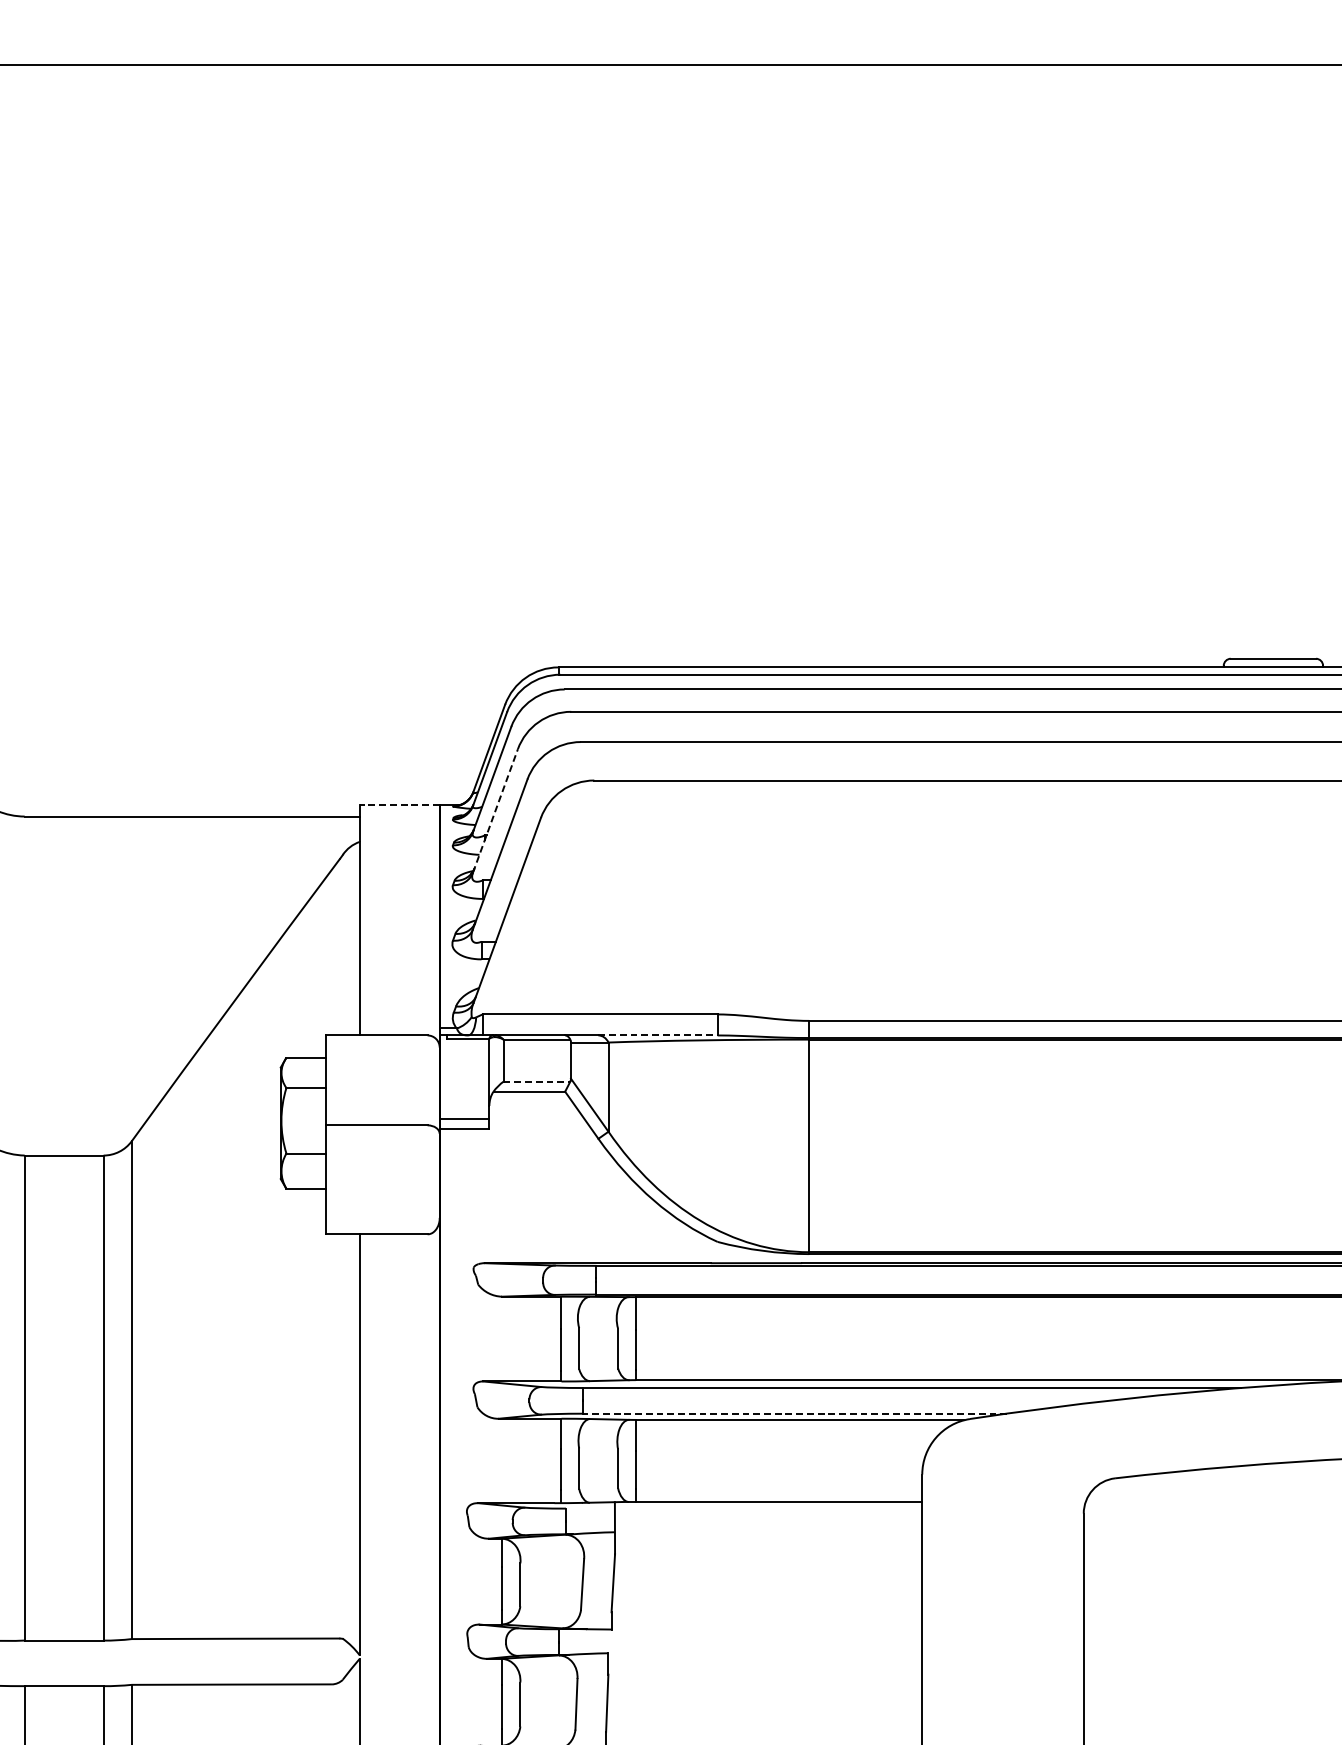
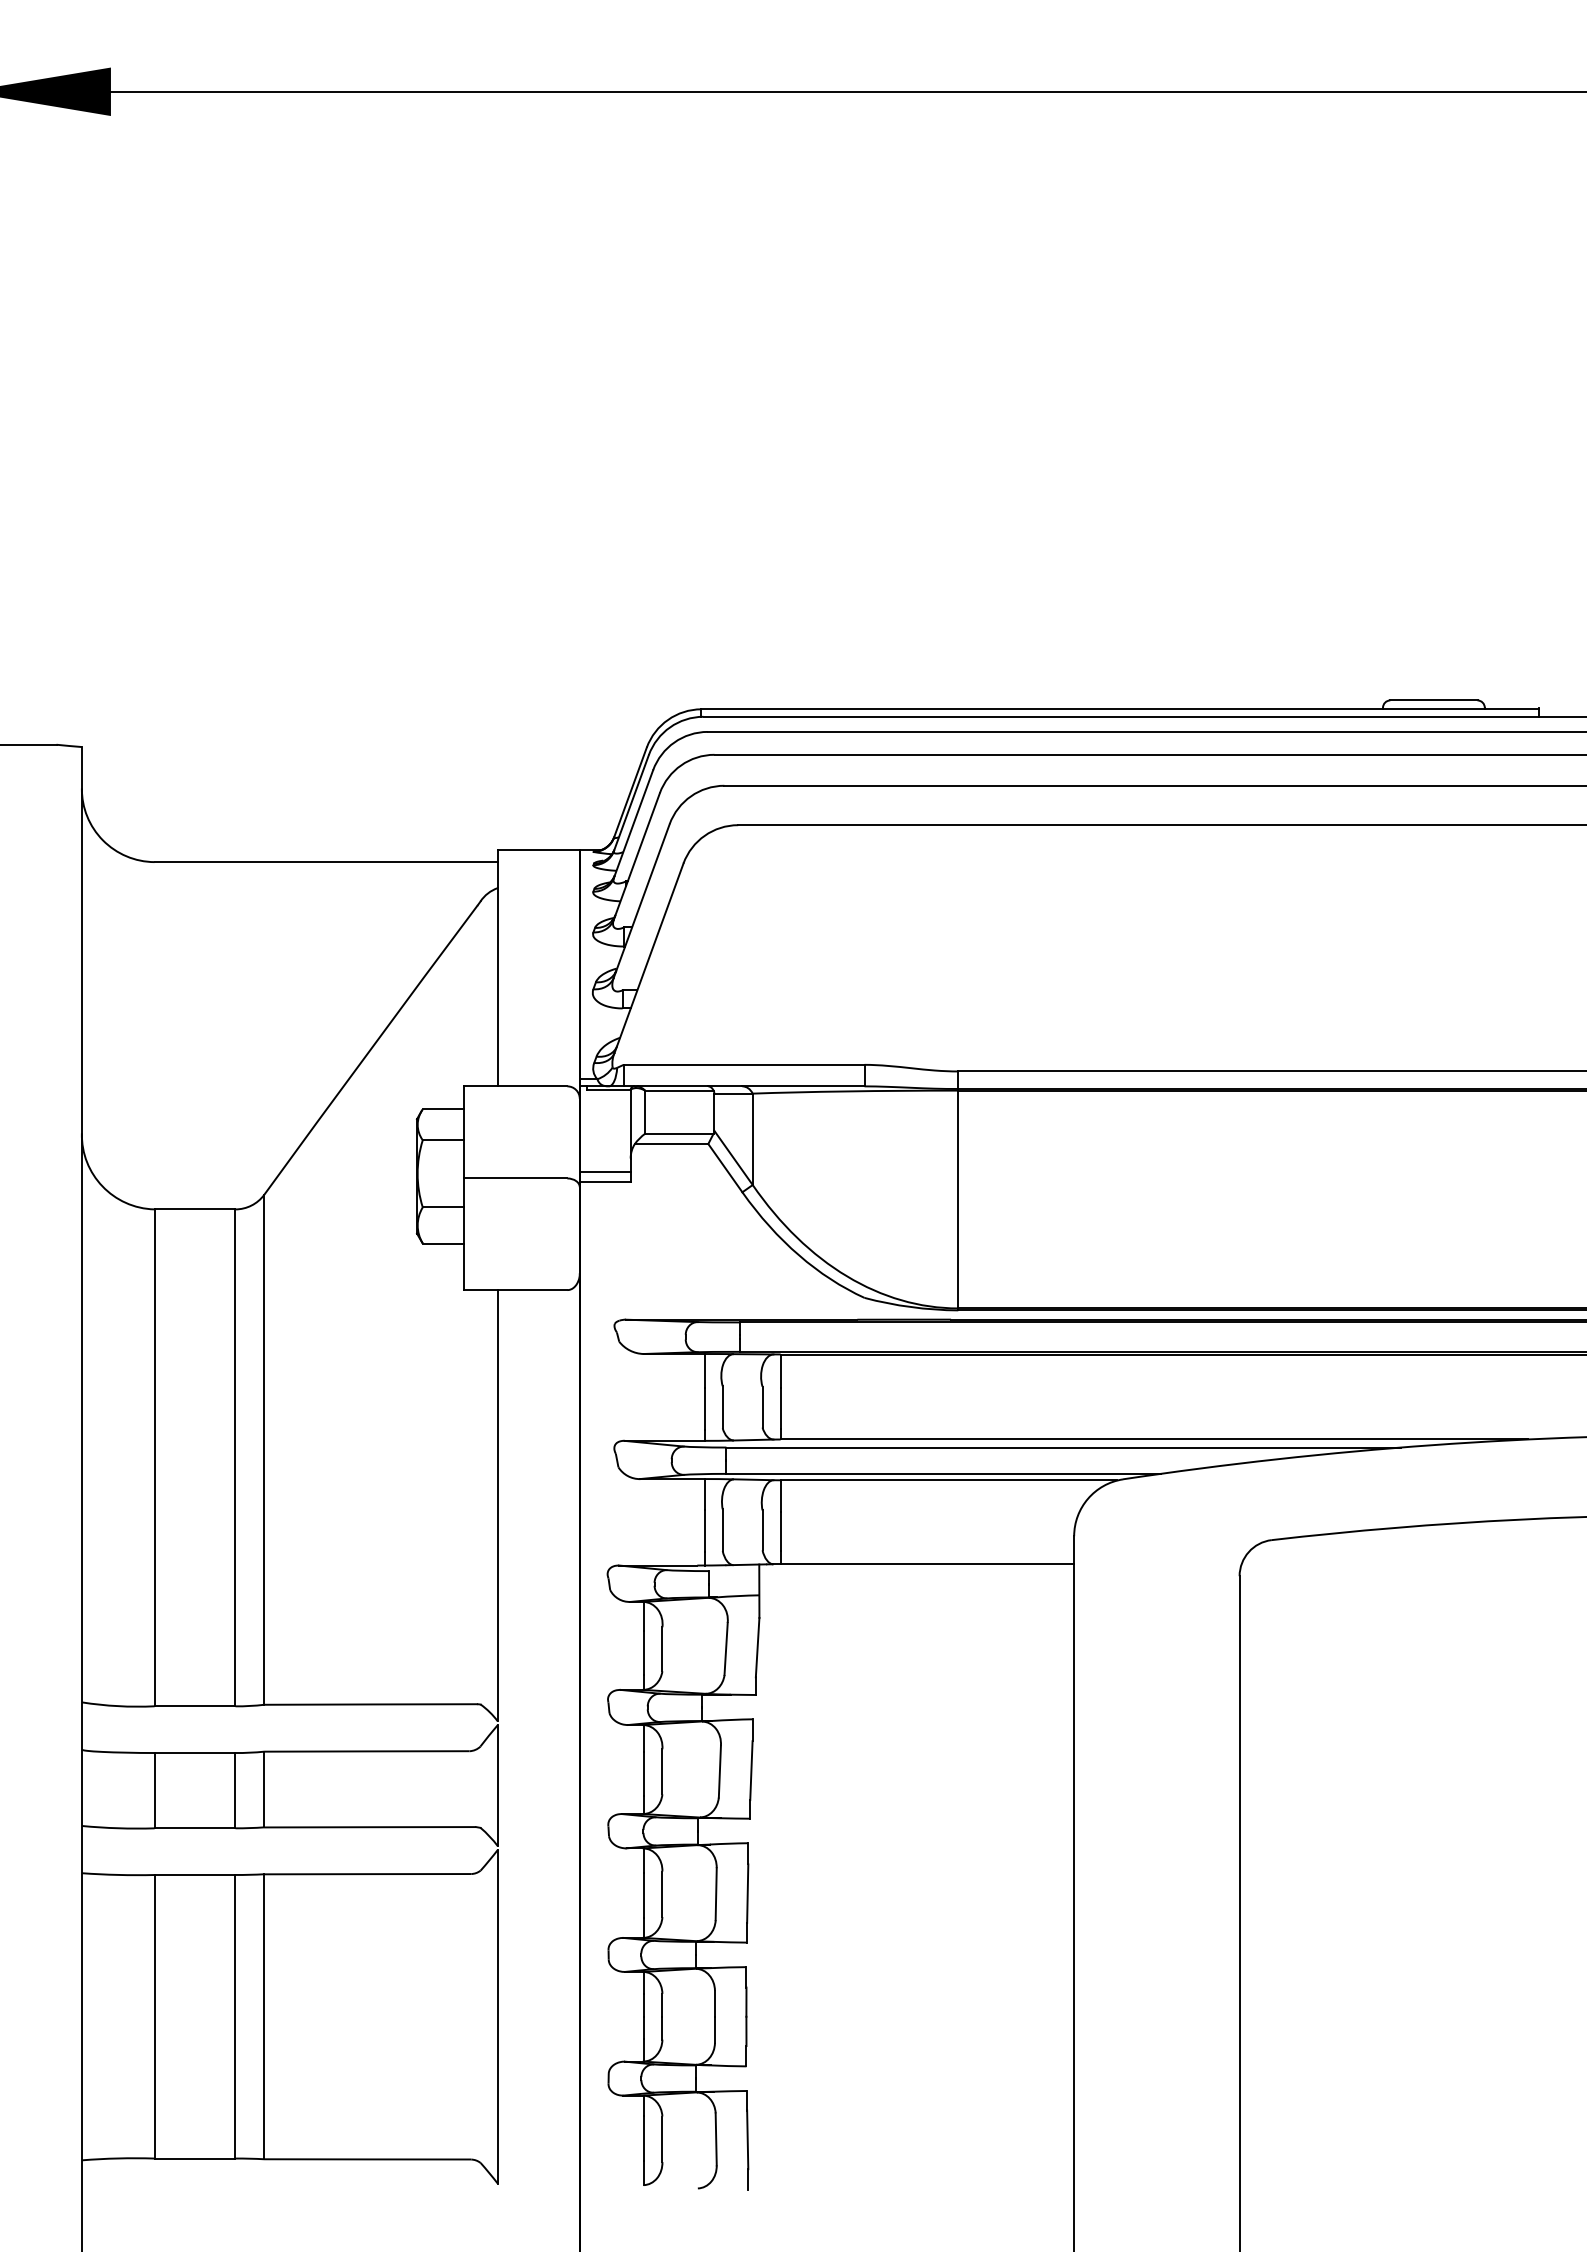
line: (399, 805) -> (538, 850), dashed -> solid
line: (496, 810) -> (637, 855), dashed -> solid
line: (658, 1035) -> (803, 1086), dashed -> solid
line: (537, 1081) -> (679, 1133), dashed -> solid
line: (794, 1413) -> (943, 1473), dashed -> solid

